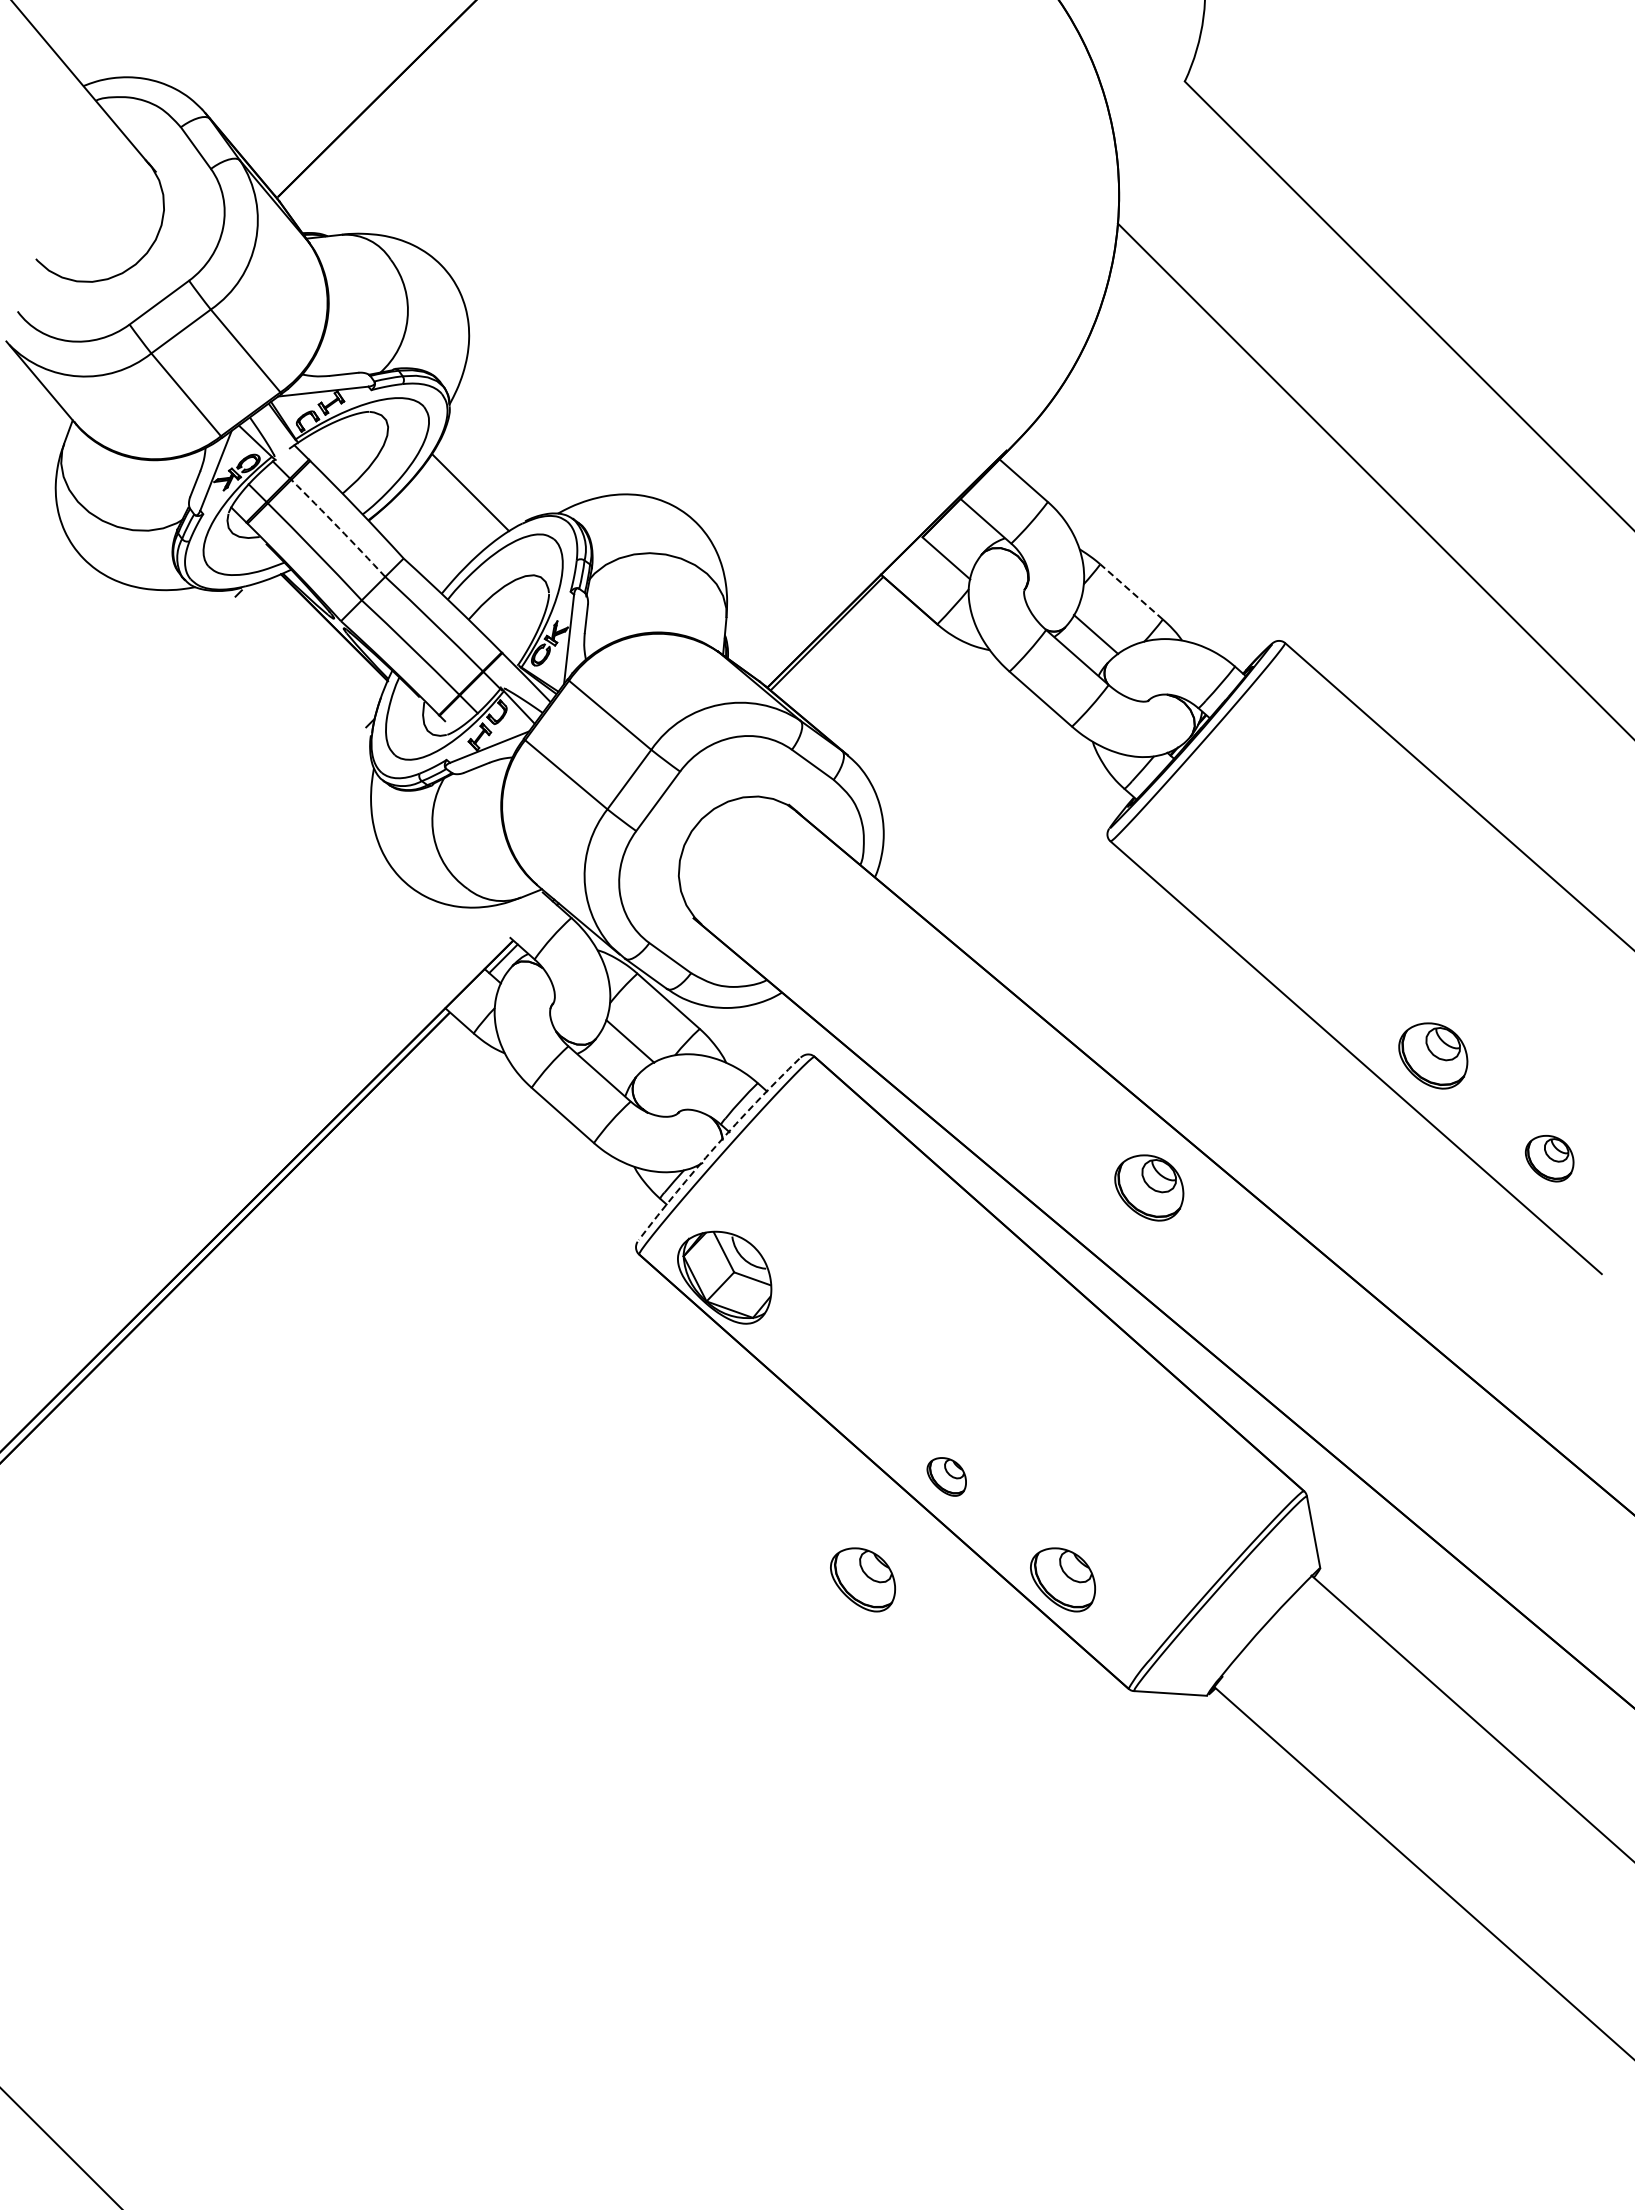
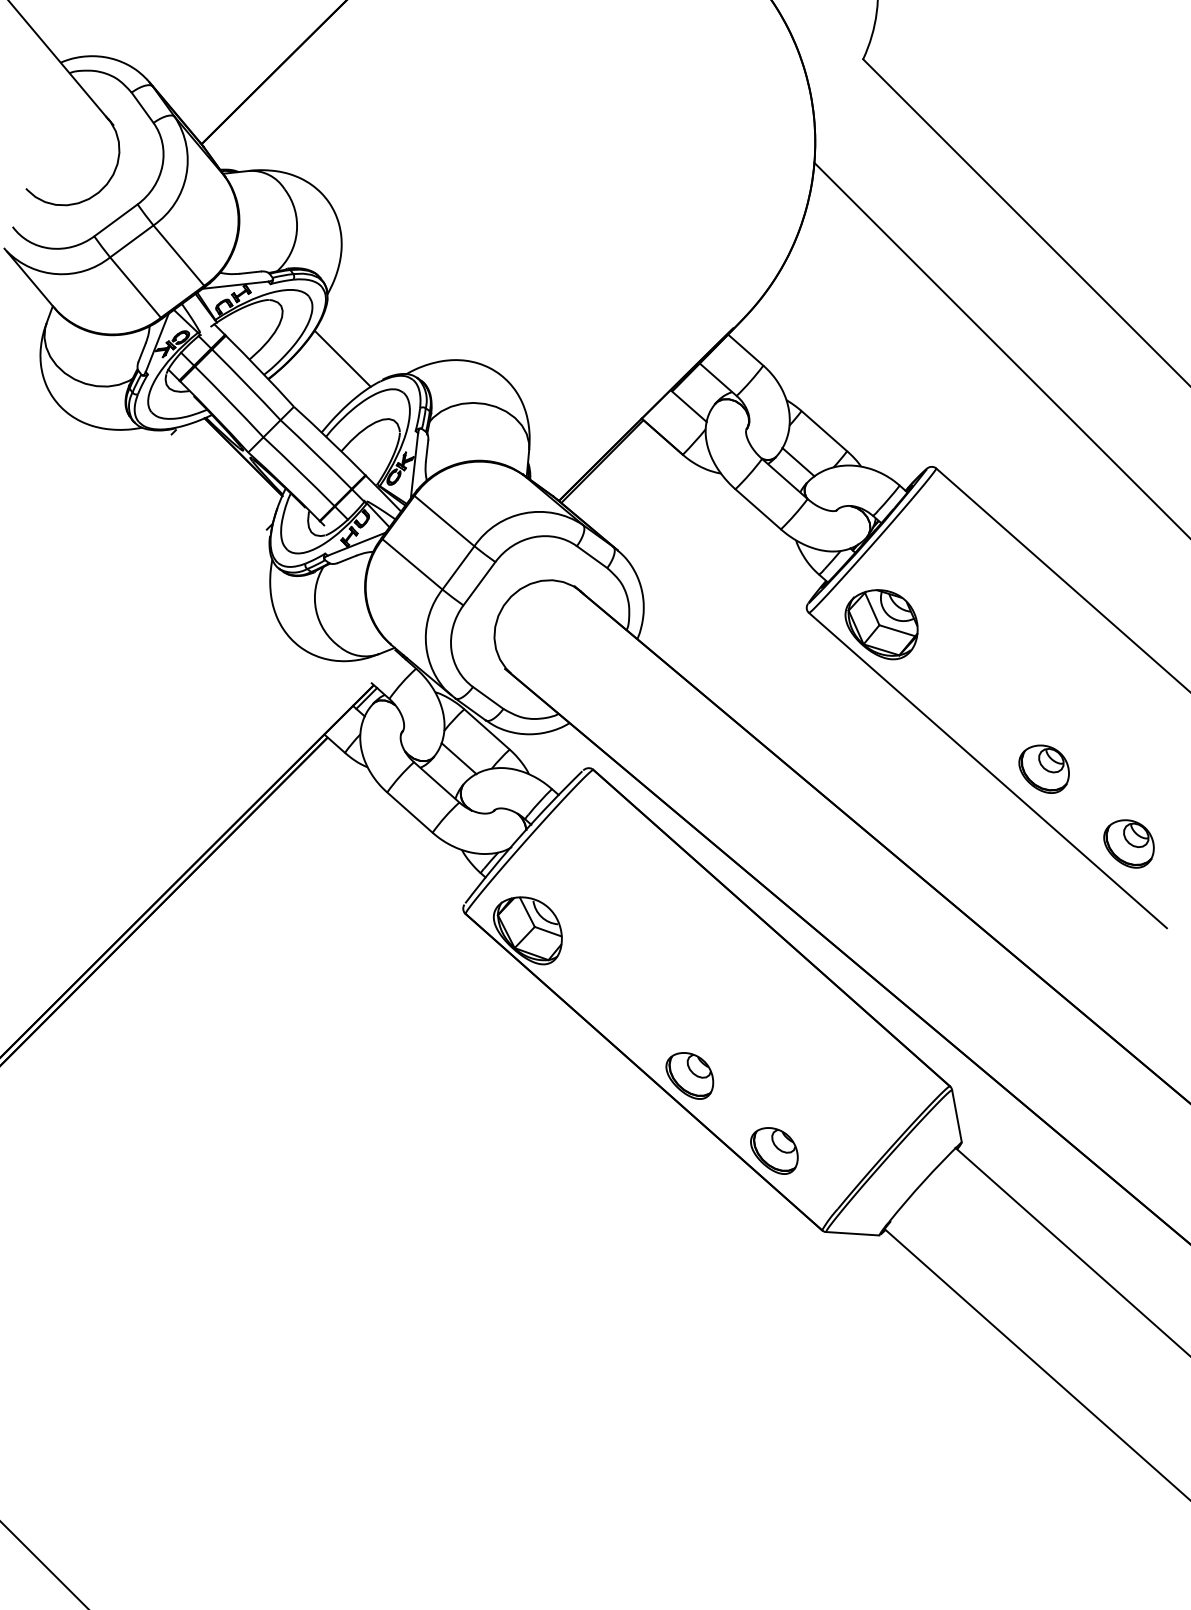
arc: (338, 527) -> (246, 384), dashed -> solid
line: (1131, 591) -> (824, 430), dashed -> solid
part: (1209, 857) -> (881, 624), added
arc: (715, 1146) -> (521, 835), dashed -> solid
part: (1549, 1158) -> (1128, 843), size x1.43
part: (1149, 1187) -> (837, 865), removed
part: (946, 1476) -> (689, 1075), size x1.67
part: (862, 1579) -> (628, 1150), removed

